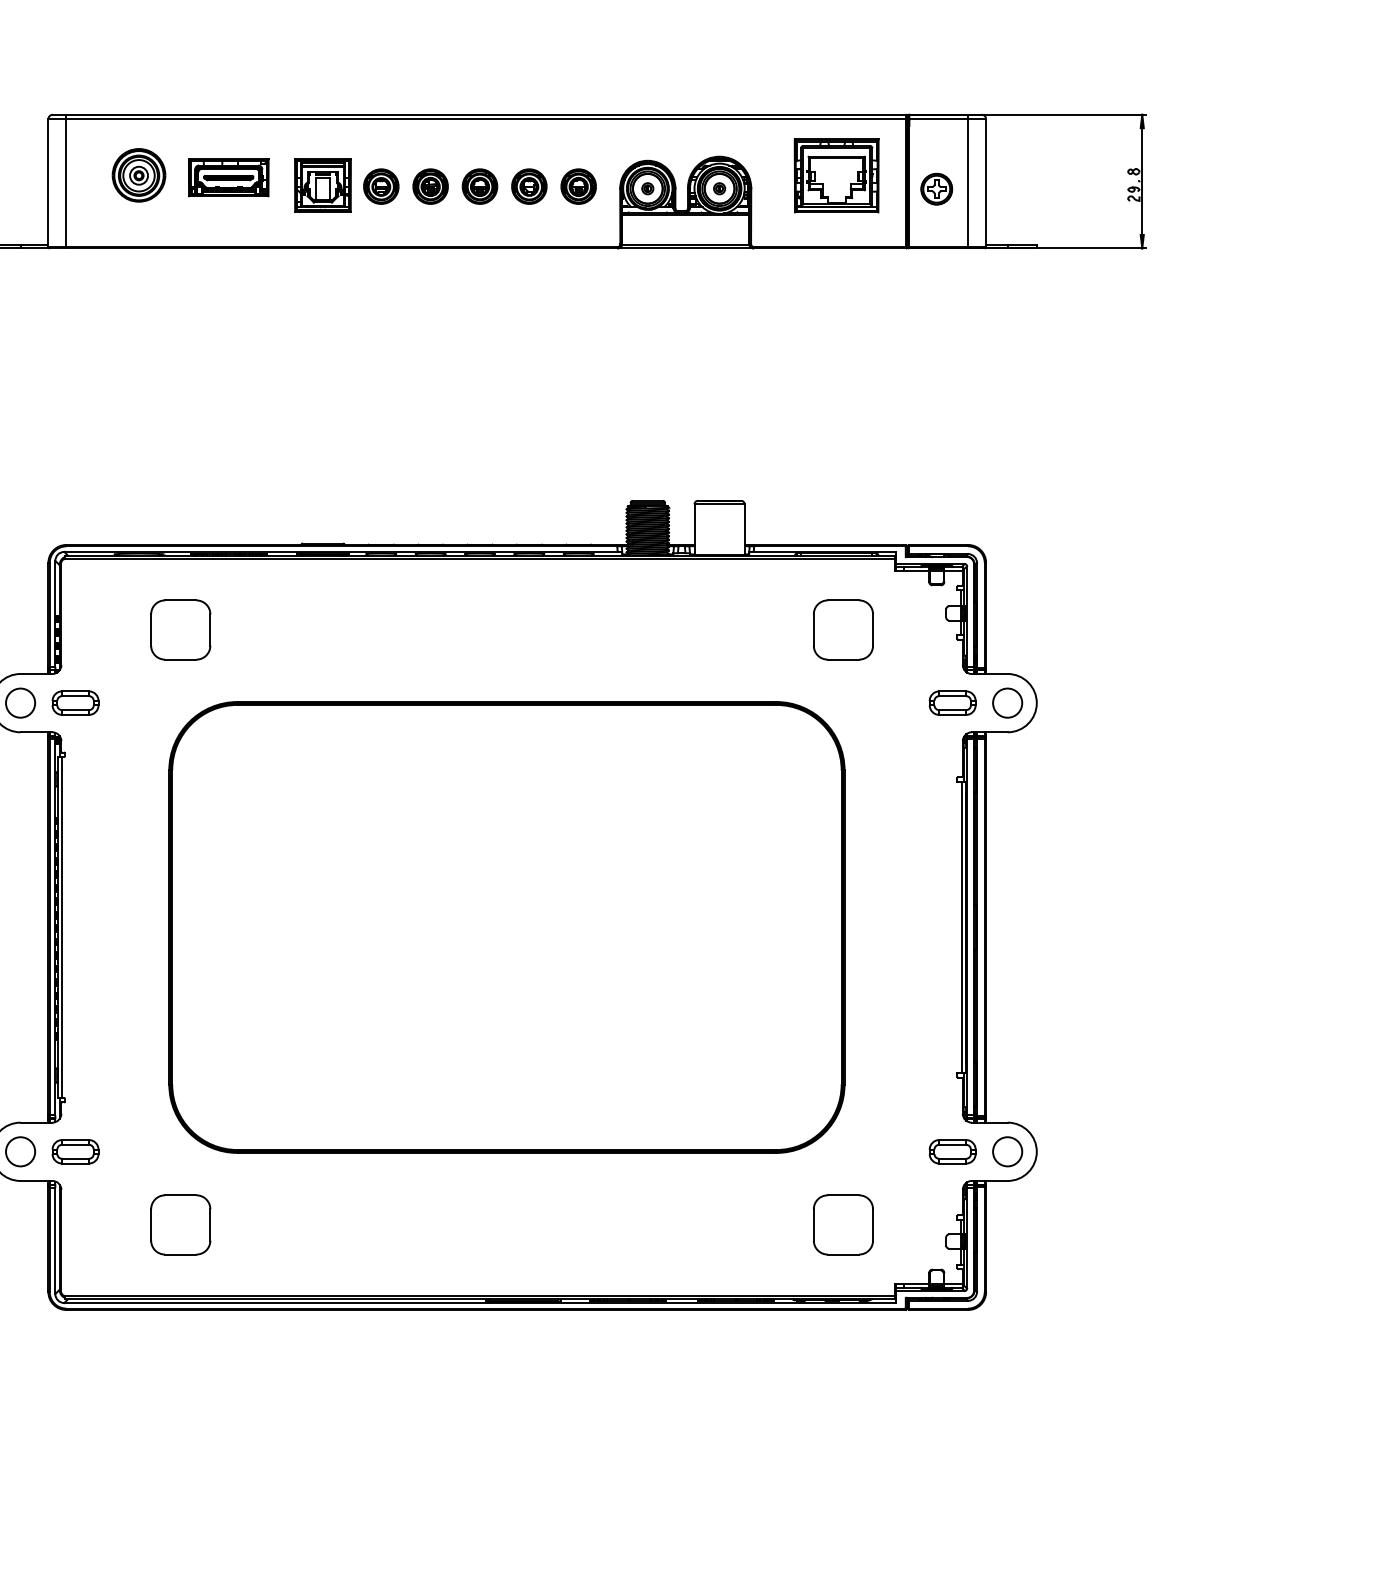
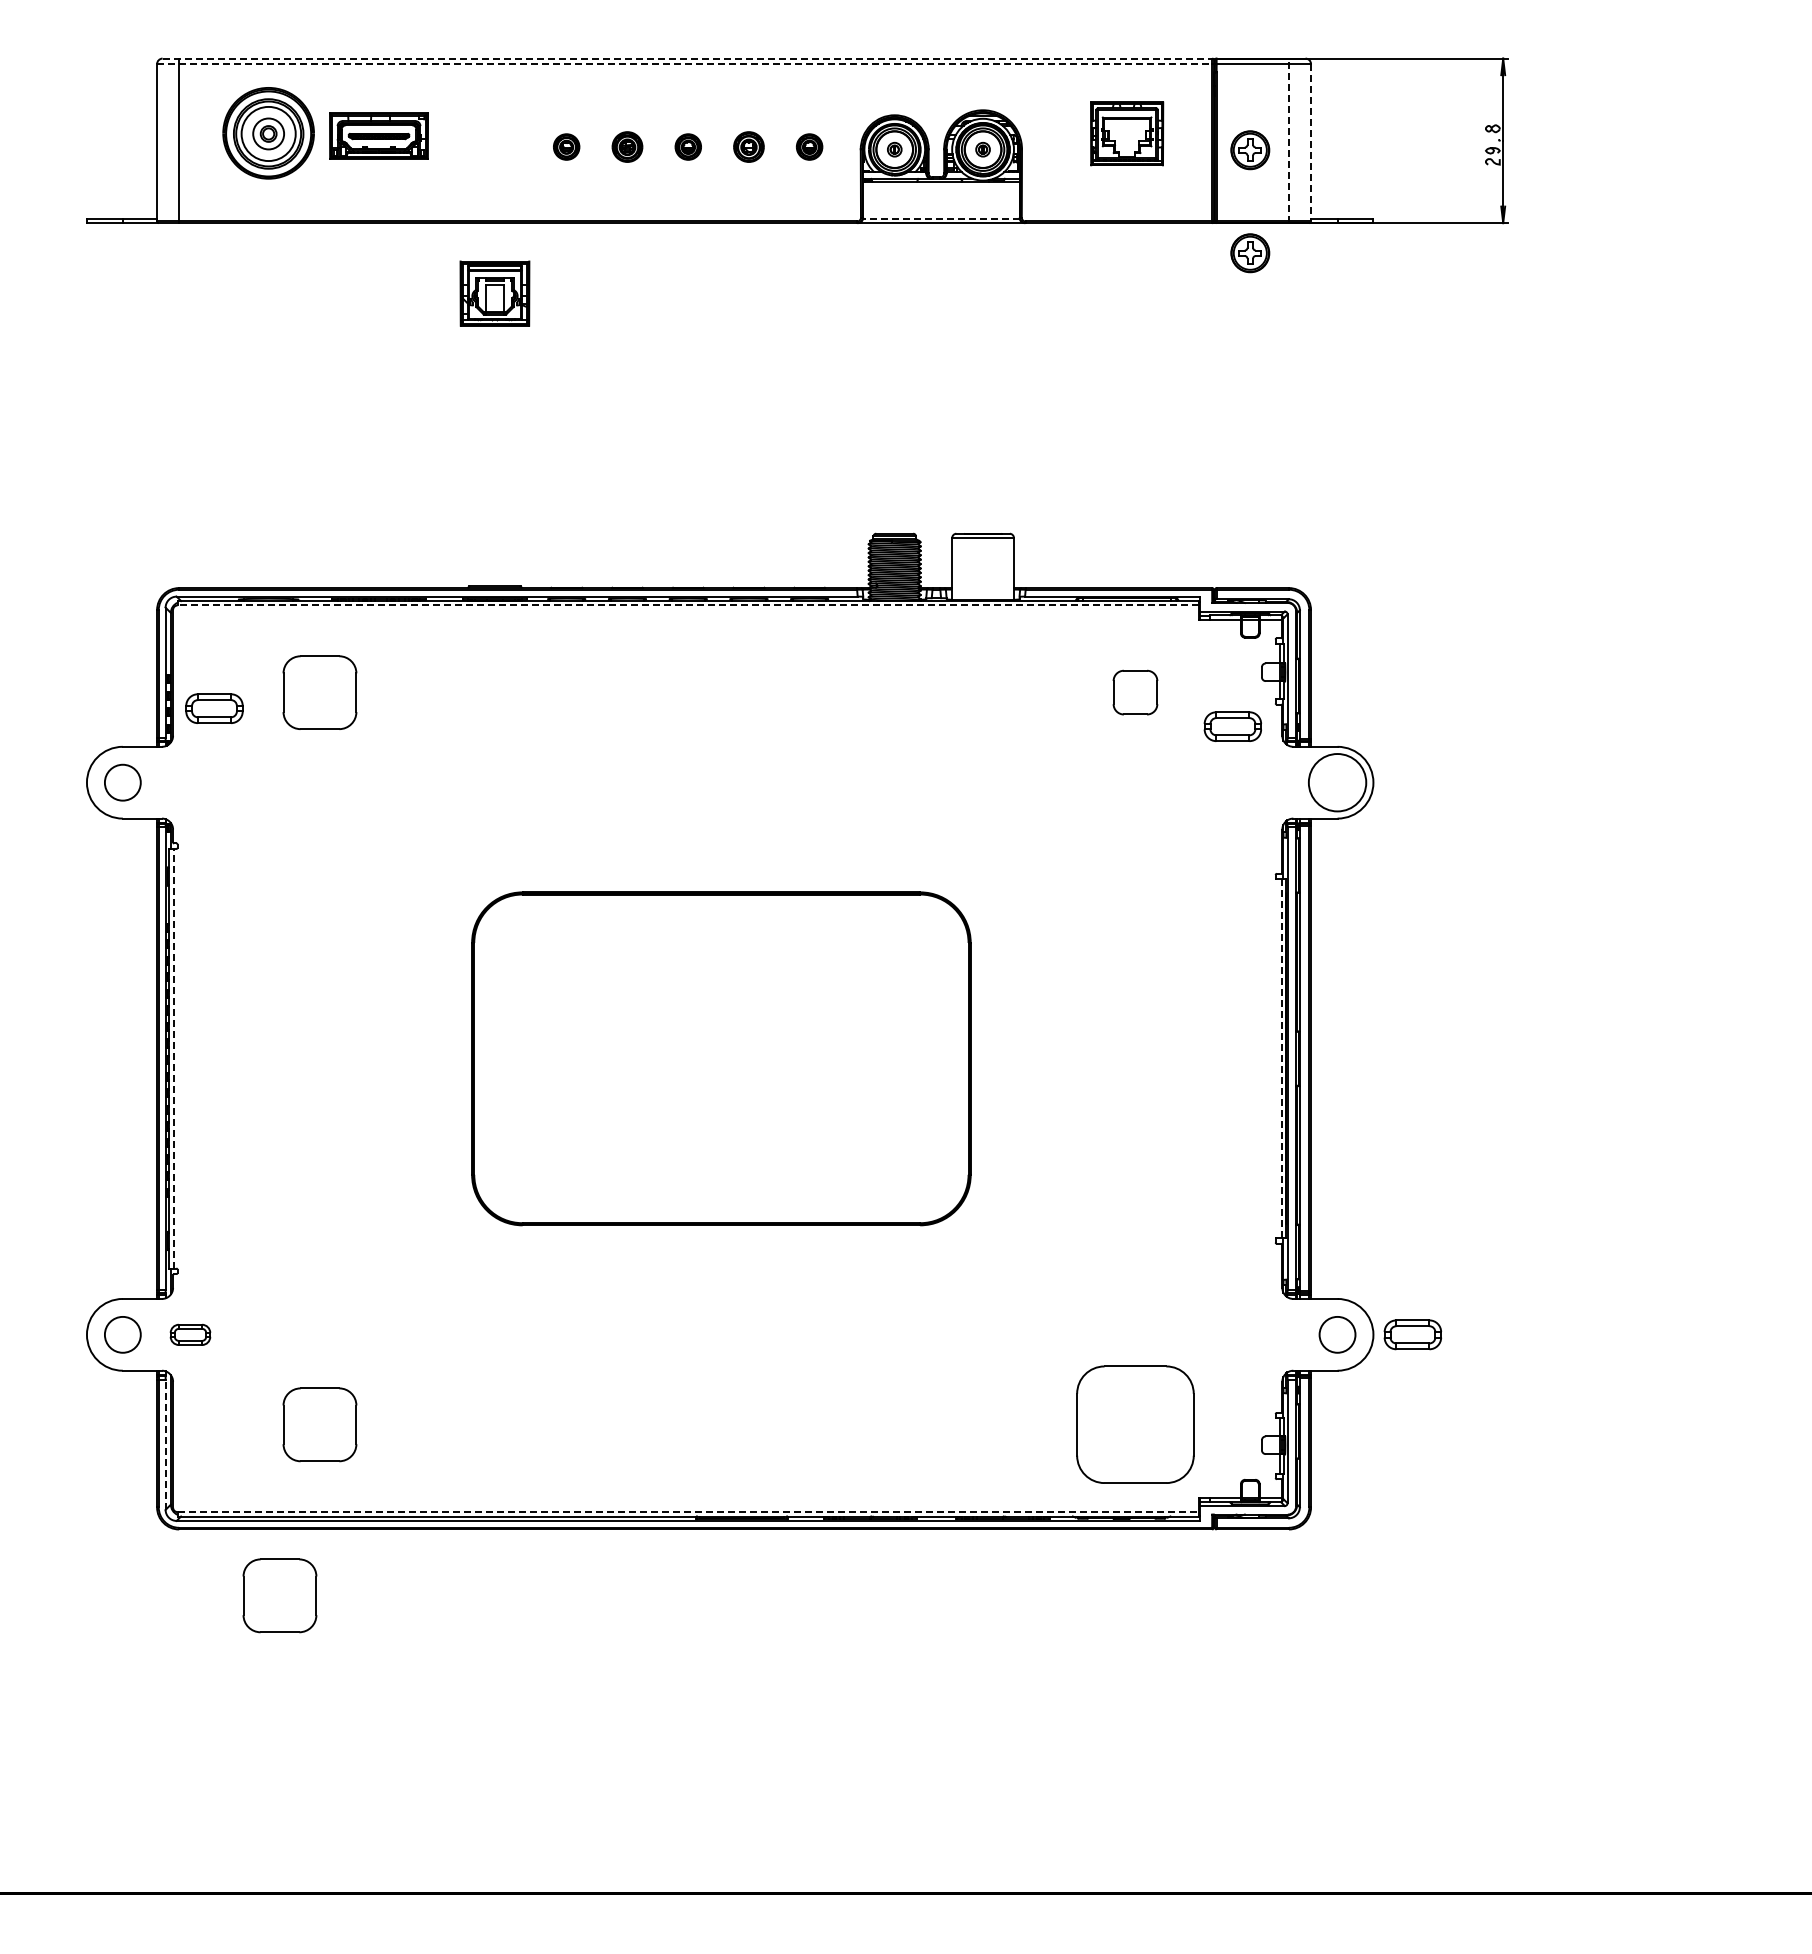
line: (479, 114) -> (687, 58), solid -> dashed
line: (477, 119) -> (685, 64), solid -> dashed
part: (138, 174) -> (268, 132), size x1.4
part: (836, 175) -> (1126, 133), size x0.7
line: (967, 181) -> (1288, 140), solid -> dashed
line: (986, 182) -> (1311, 142), solid -> dashed
part: (322, 185) -> (494, 293), moved
part: (381, 186) -> (566, 146), size x0.6
part: (430, 186) -> (627, 146), size x0.7
part: (480, 186) -> (688, 146), size x0.6
part: (528, 186) -> (748, 146), size x0.7
part: (578, 186) -> (809, 146), size x0.6
line: (685, 244) -> (940, 218), solid -> dashed
part: (936, 273) -> (1250, 253), added
line: (480, 559) -> (688, 605), solid -> dashed
part: (843, 629) -> (1135, 692), size x0.6
part: (75, 702) -> (214, 708), moved
part: (952, 702) -> (1232, 726), moved
circle: (1007, 702) -> (1337, 782), size x1.6
line: (61, 927) -> (173, 1058), solid -> dashed
part: (507, 927) -> (721, 1058), size x0.6
line: (962, 927) -> (1281, 1058), solid -> dashed
part: (75, 1151) -> (190, 1334), size x0.7
part: (952, 1151) -> (1412, 1334), moved
part: (843, 1224) -> (1135, 1424), size x1.6
line: (55, 1240) -> (165, 1444), solid -> dashed
line: (480, 1296) -> (688, 1512), solid -> dashed
part: (147, 1363) -> (279, 1595), added

